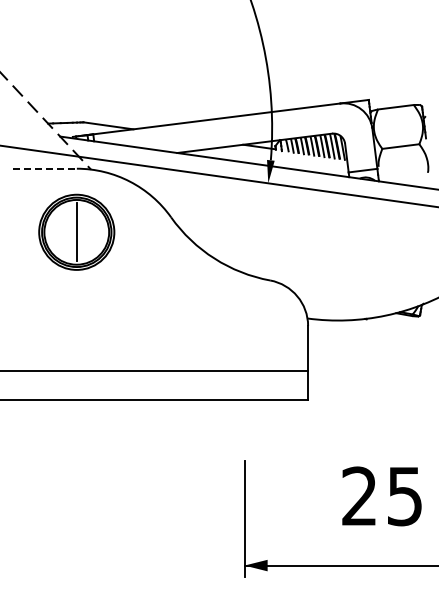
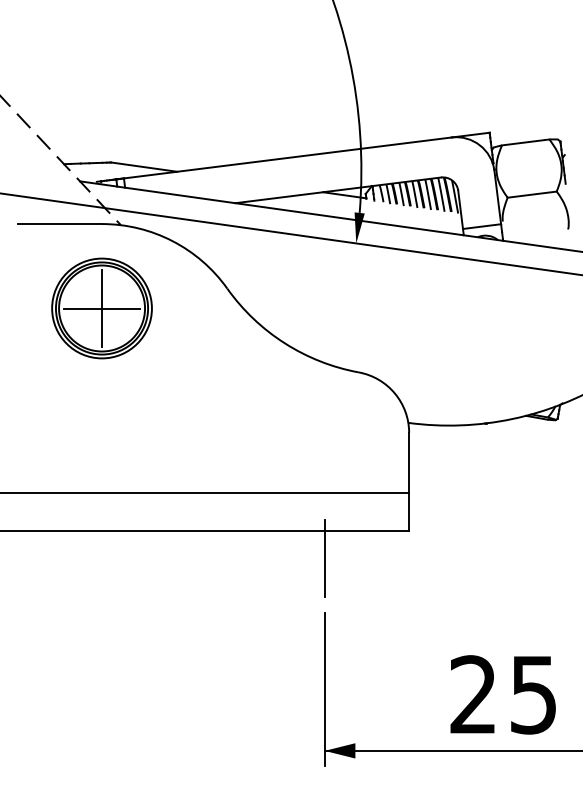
line: (45, 168) -> (60, 223), dashed -> solid
line: (76, 232) -> (101, 308), added
line: (244, 420) -> (324, 558), added
text: (381, 496) -> (502, 695), moved

